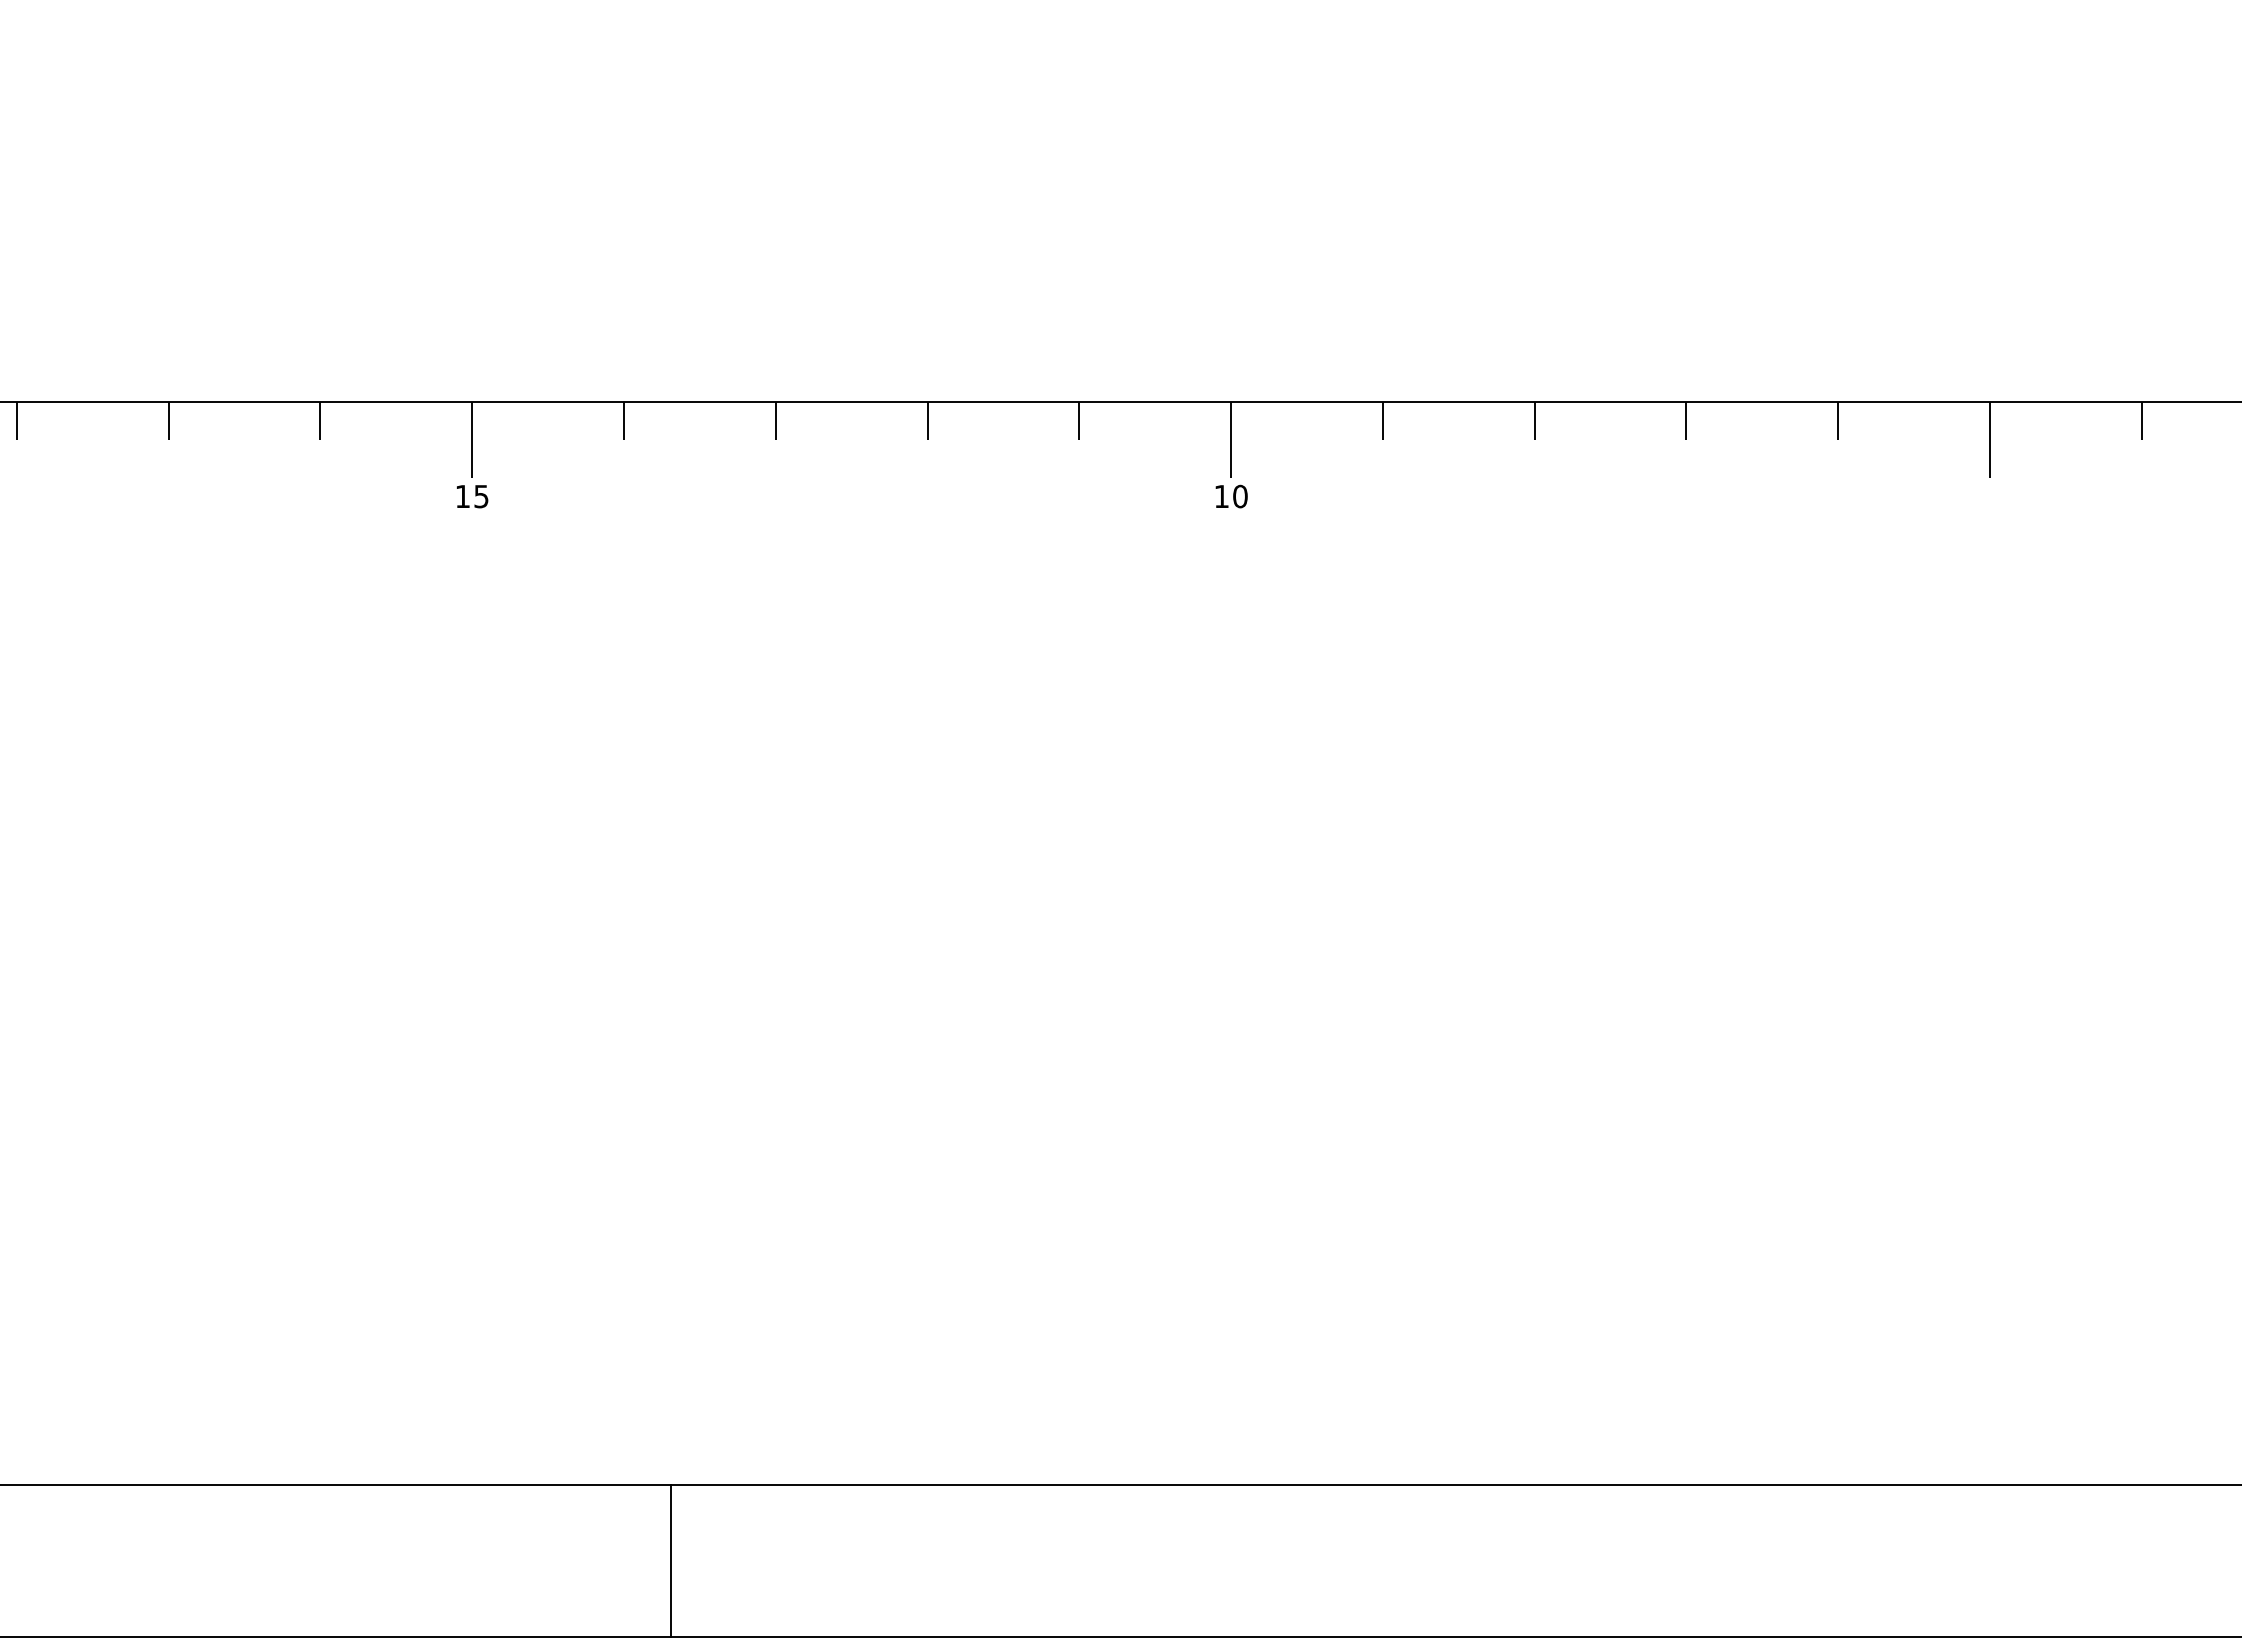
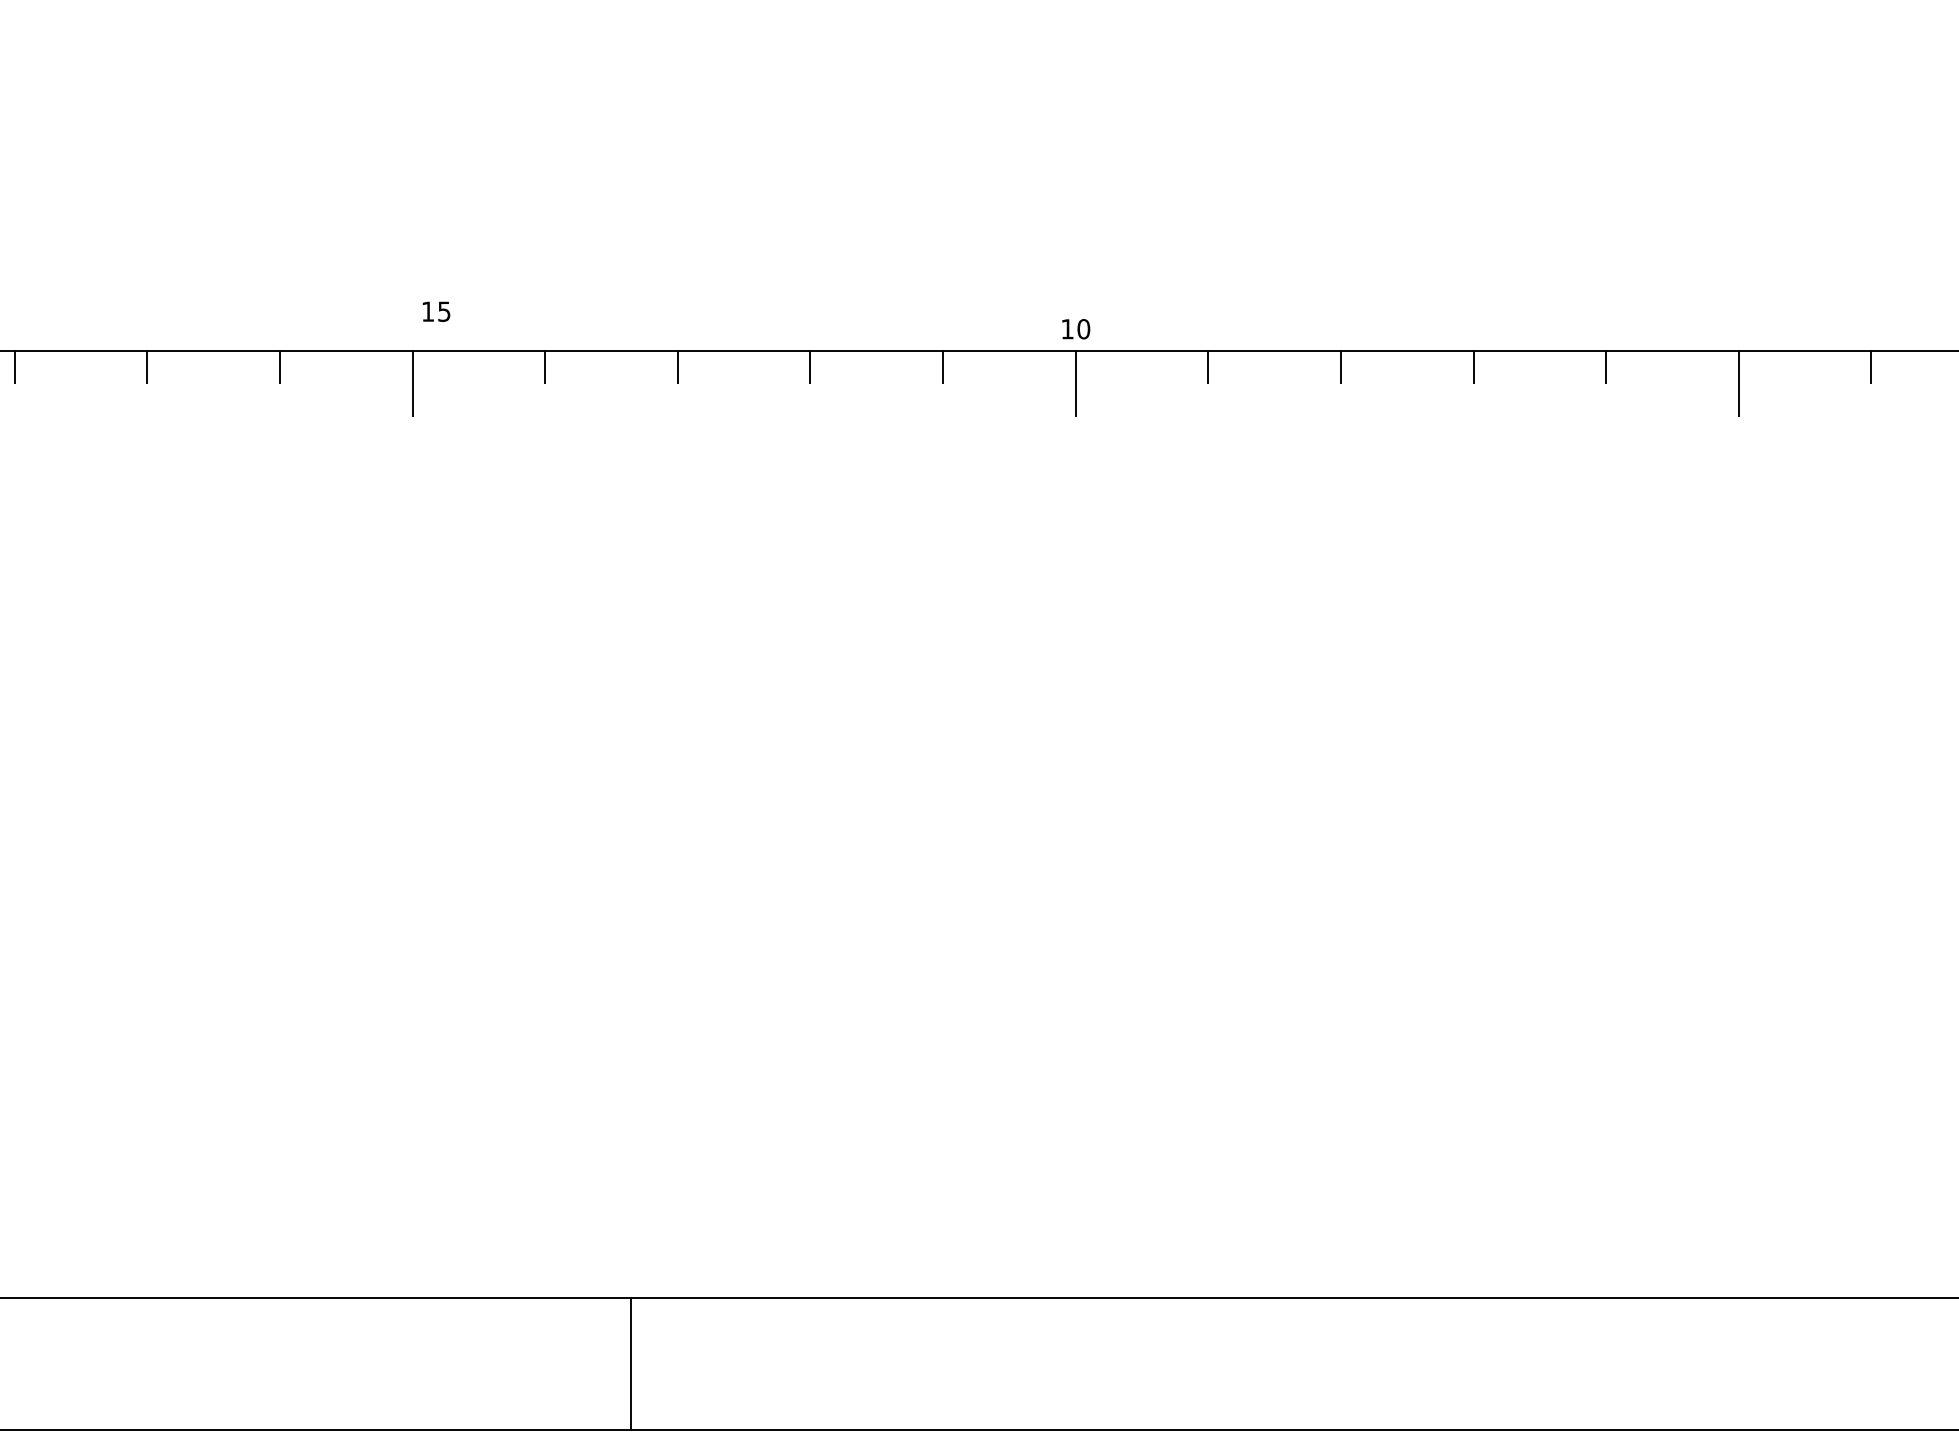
text: (472, 496) -> (436, 311), moved
text: (1231, 496) -> (1076, 329), moved
line: (670, 1560) -> (630, 1363), moved

